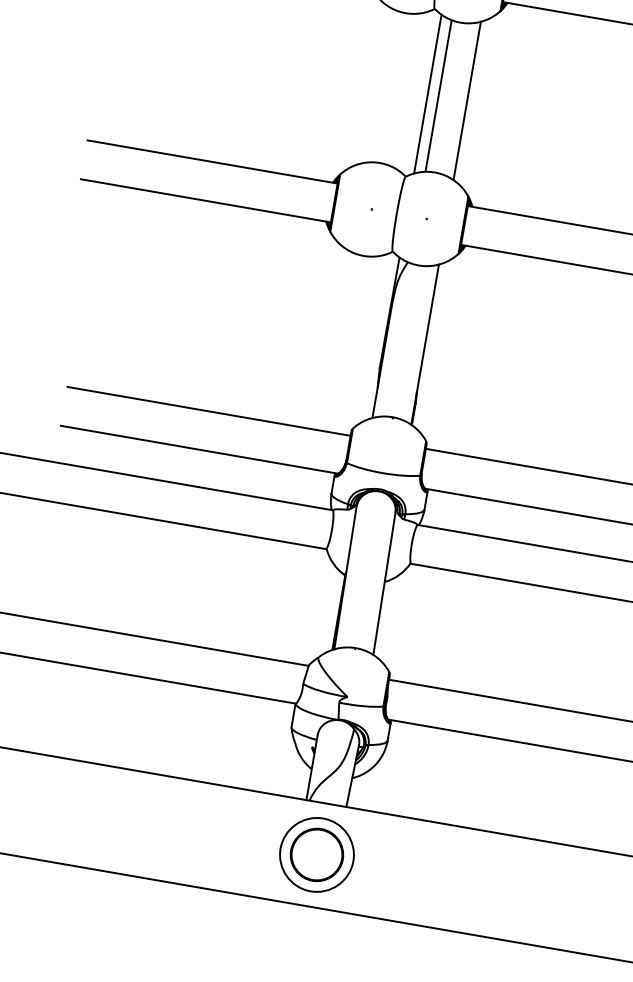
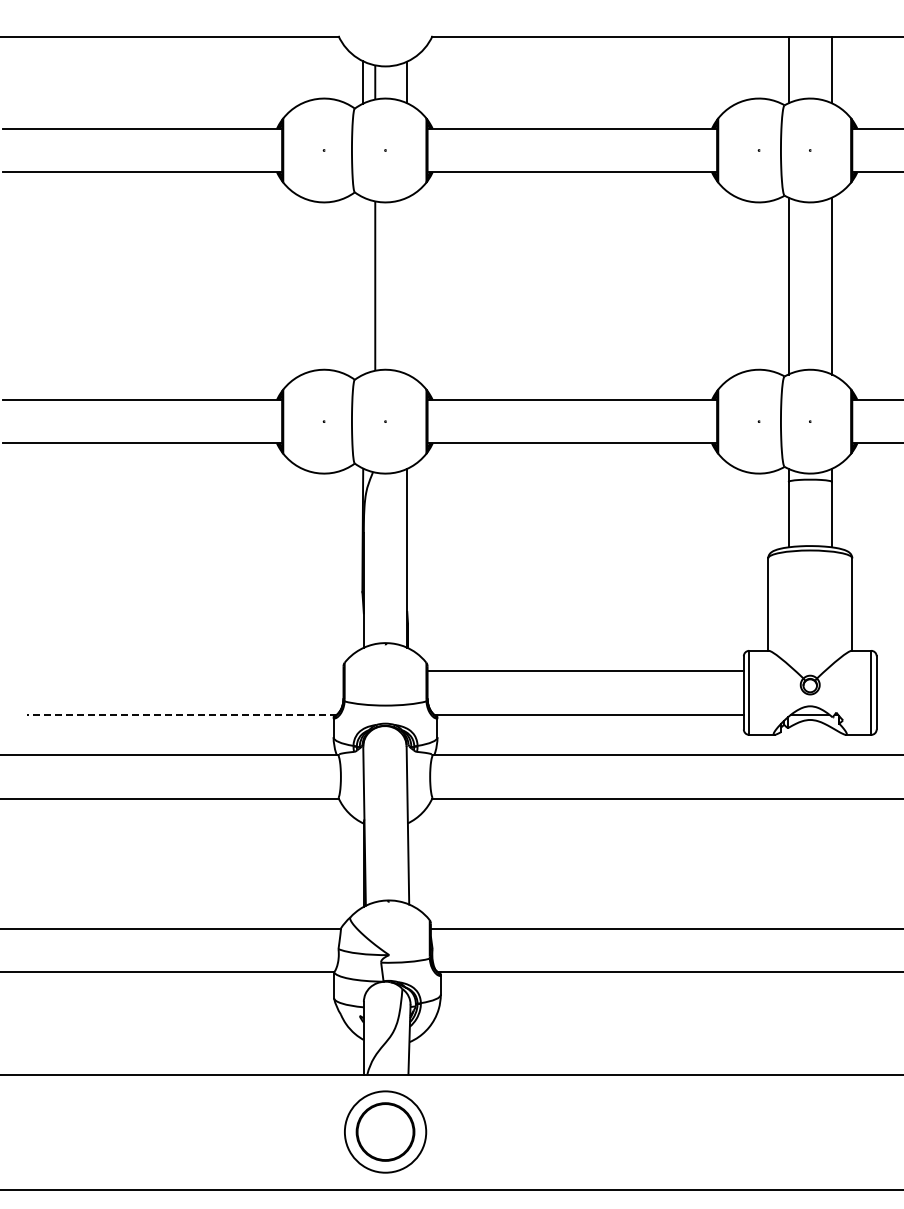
line: (428, 93) -> (363, 285), removed
line: (467, 100) -> (407, 285), removed
line: (209, 411) -> (185, 671), removed
line: (199, 449) -> (182, 714), solid -> dashed

